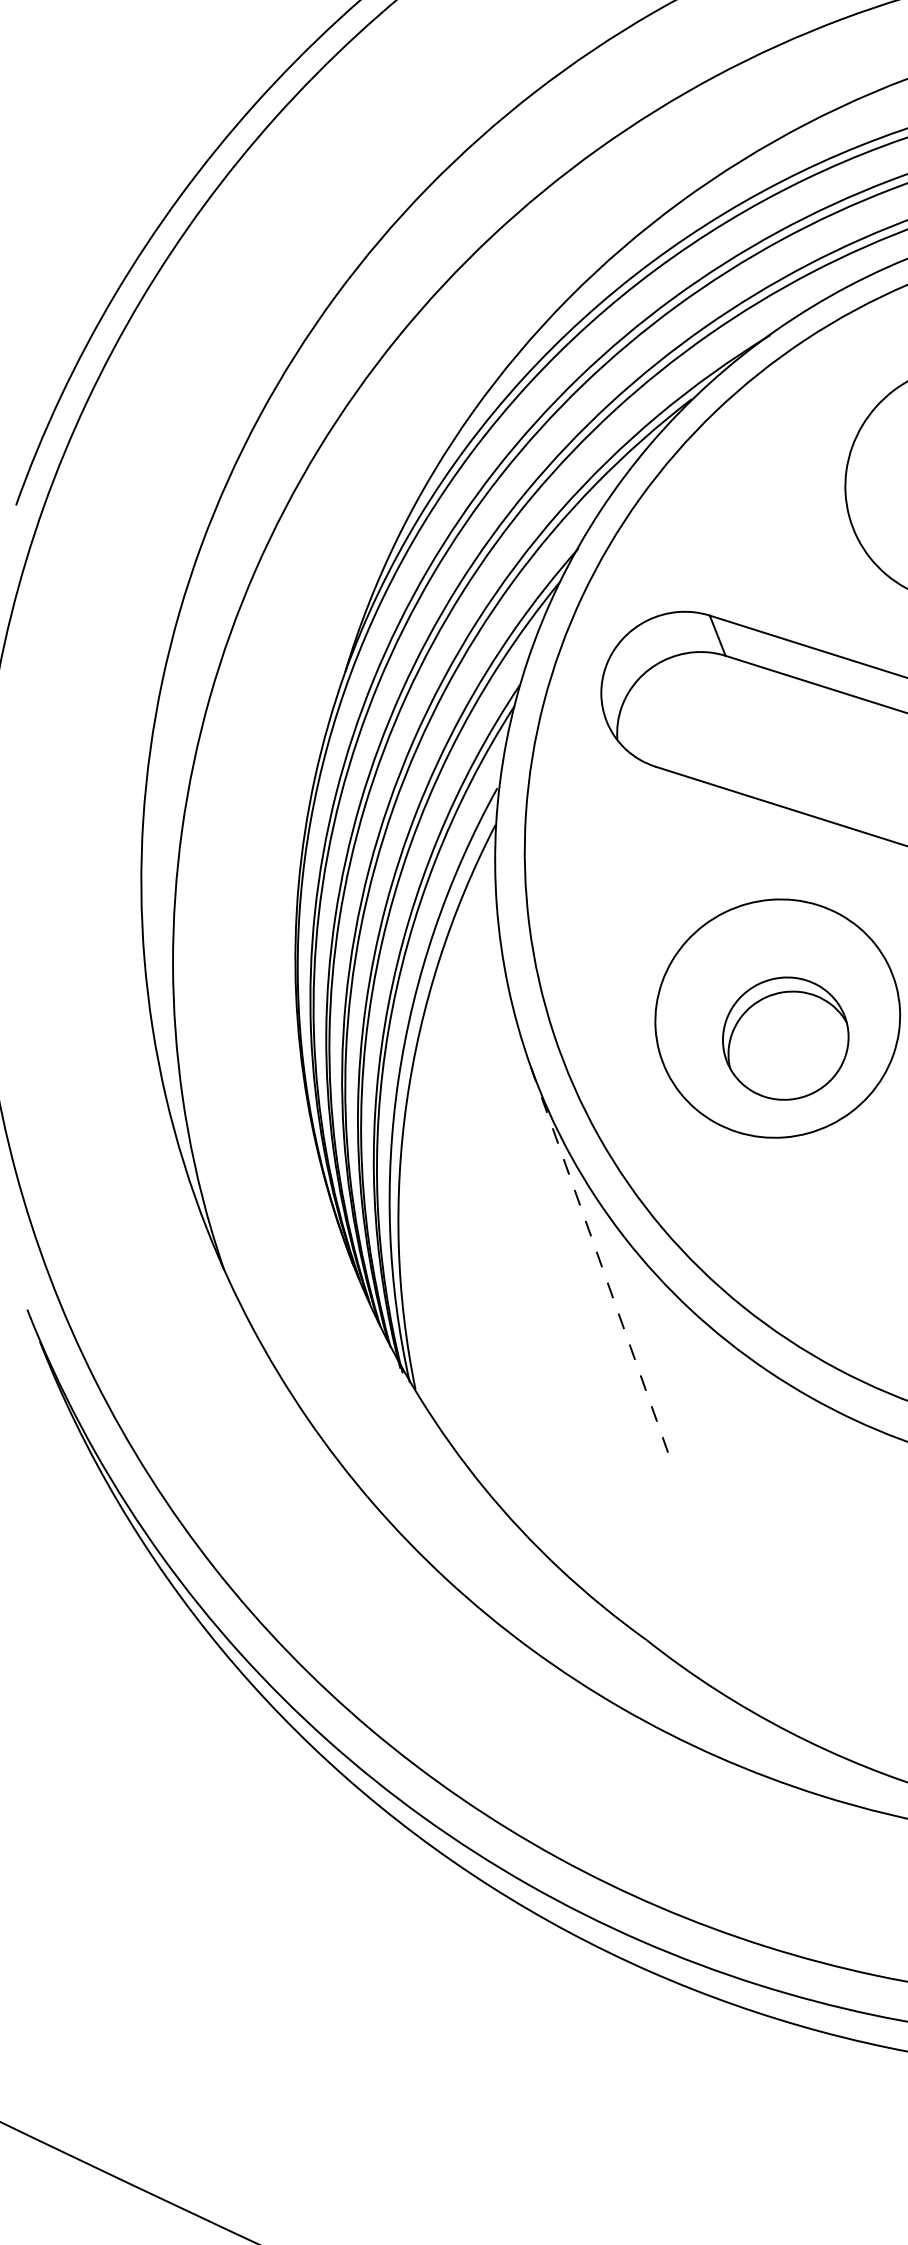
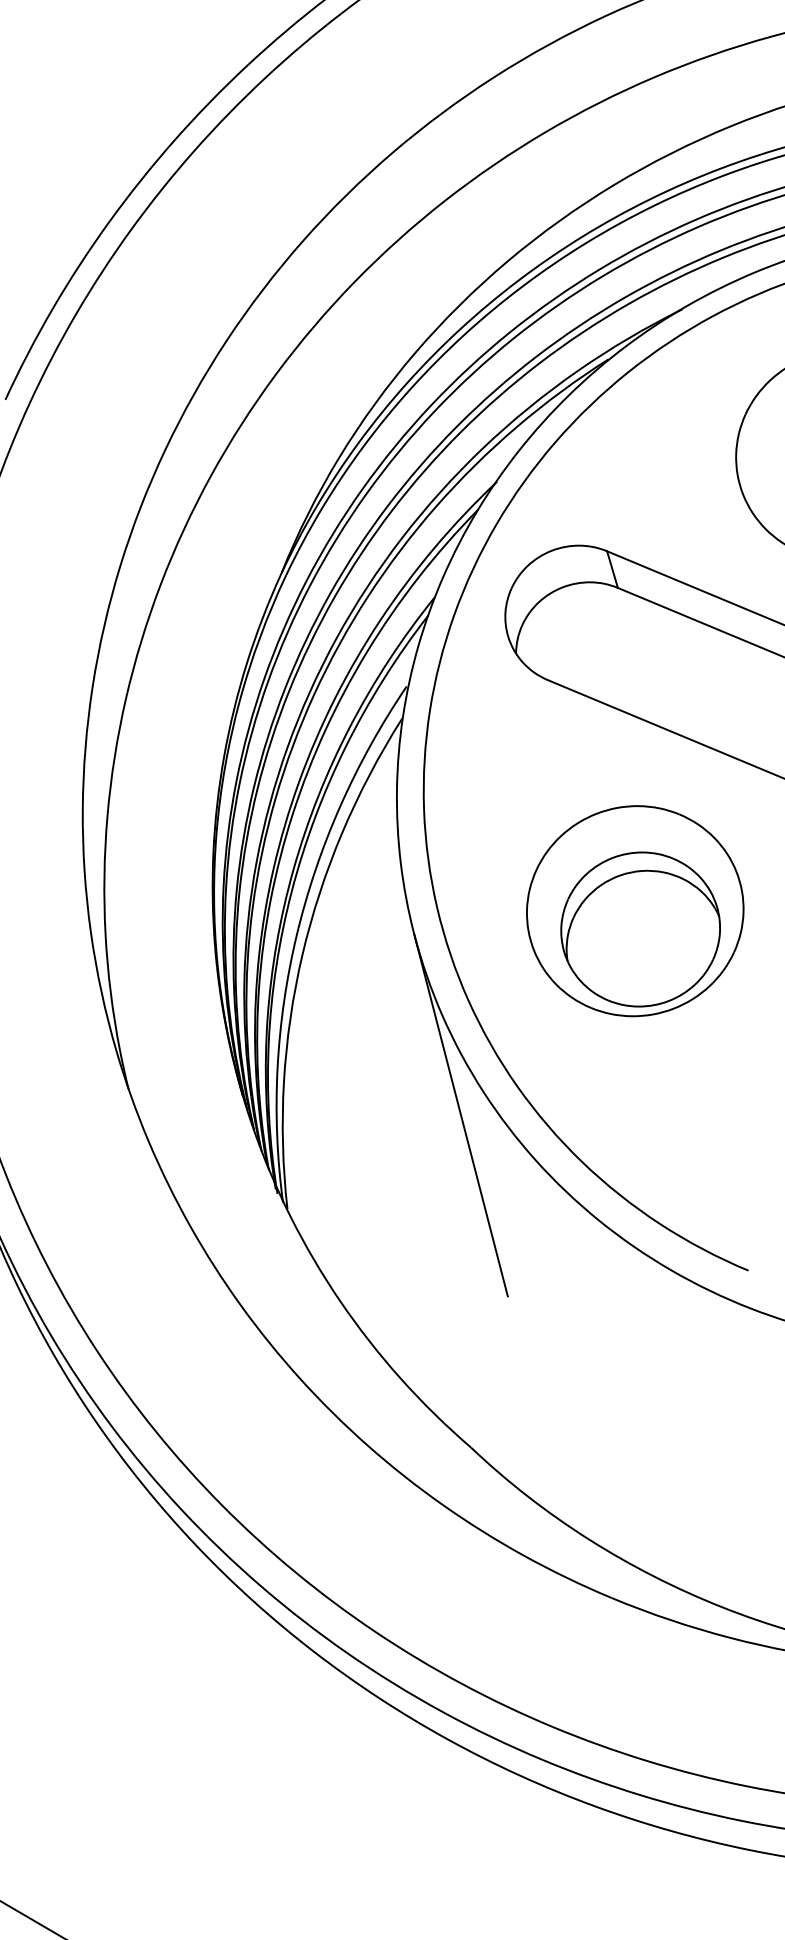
part: (785, 1038) -> (640, 929), size x1.43
line: (601, 1266) -> (460, 1115), dashed -> solid

